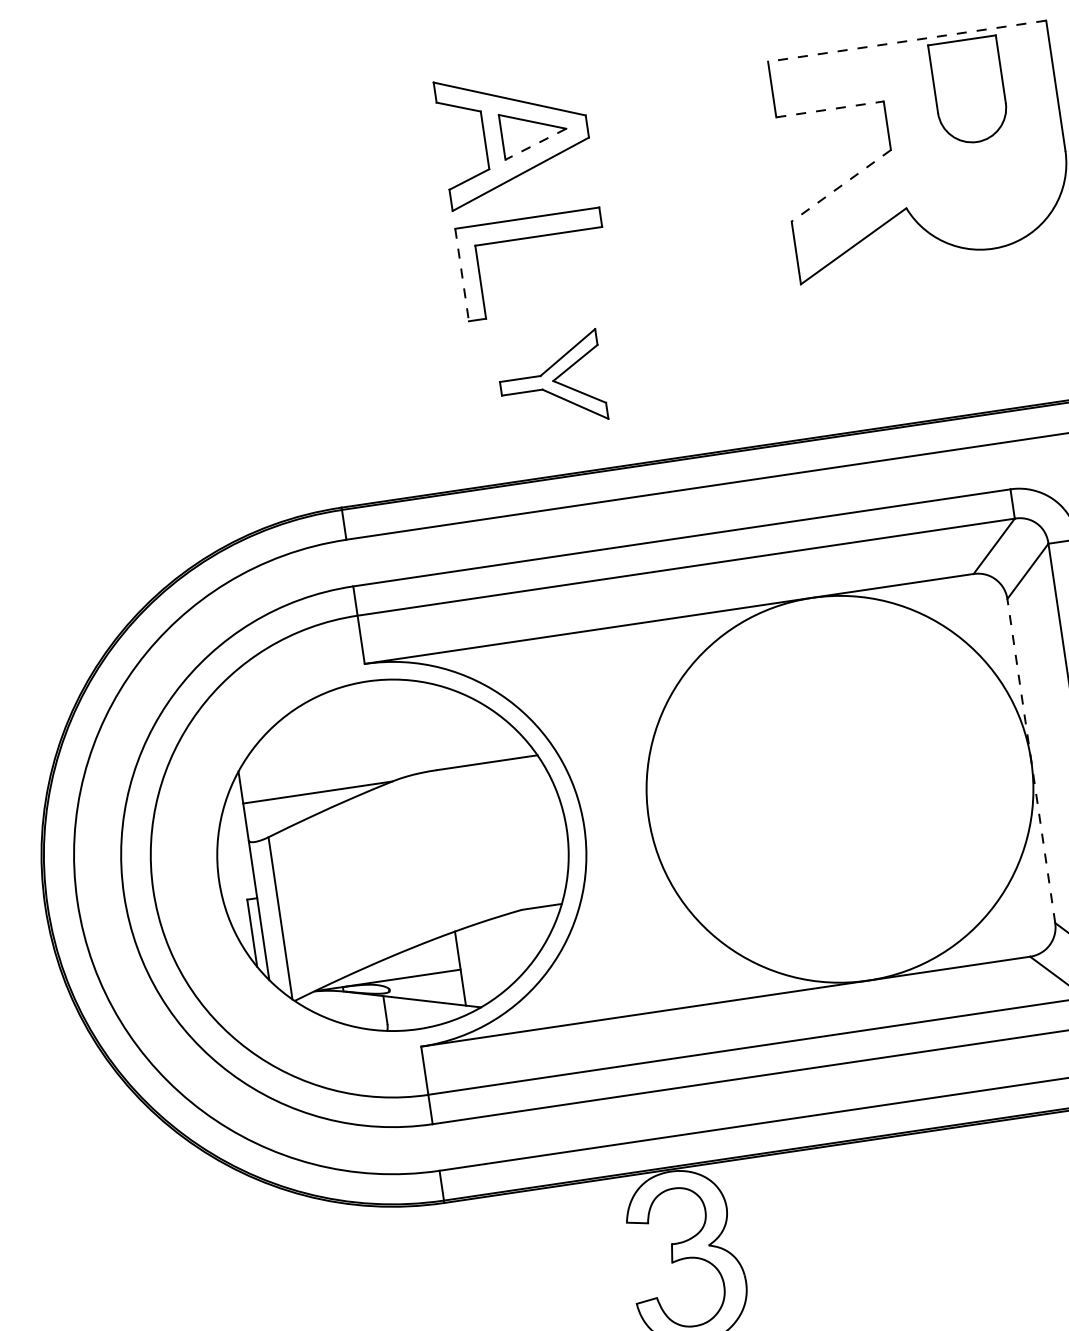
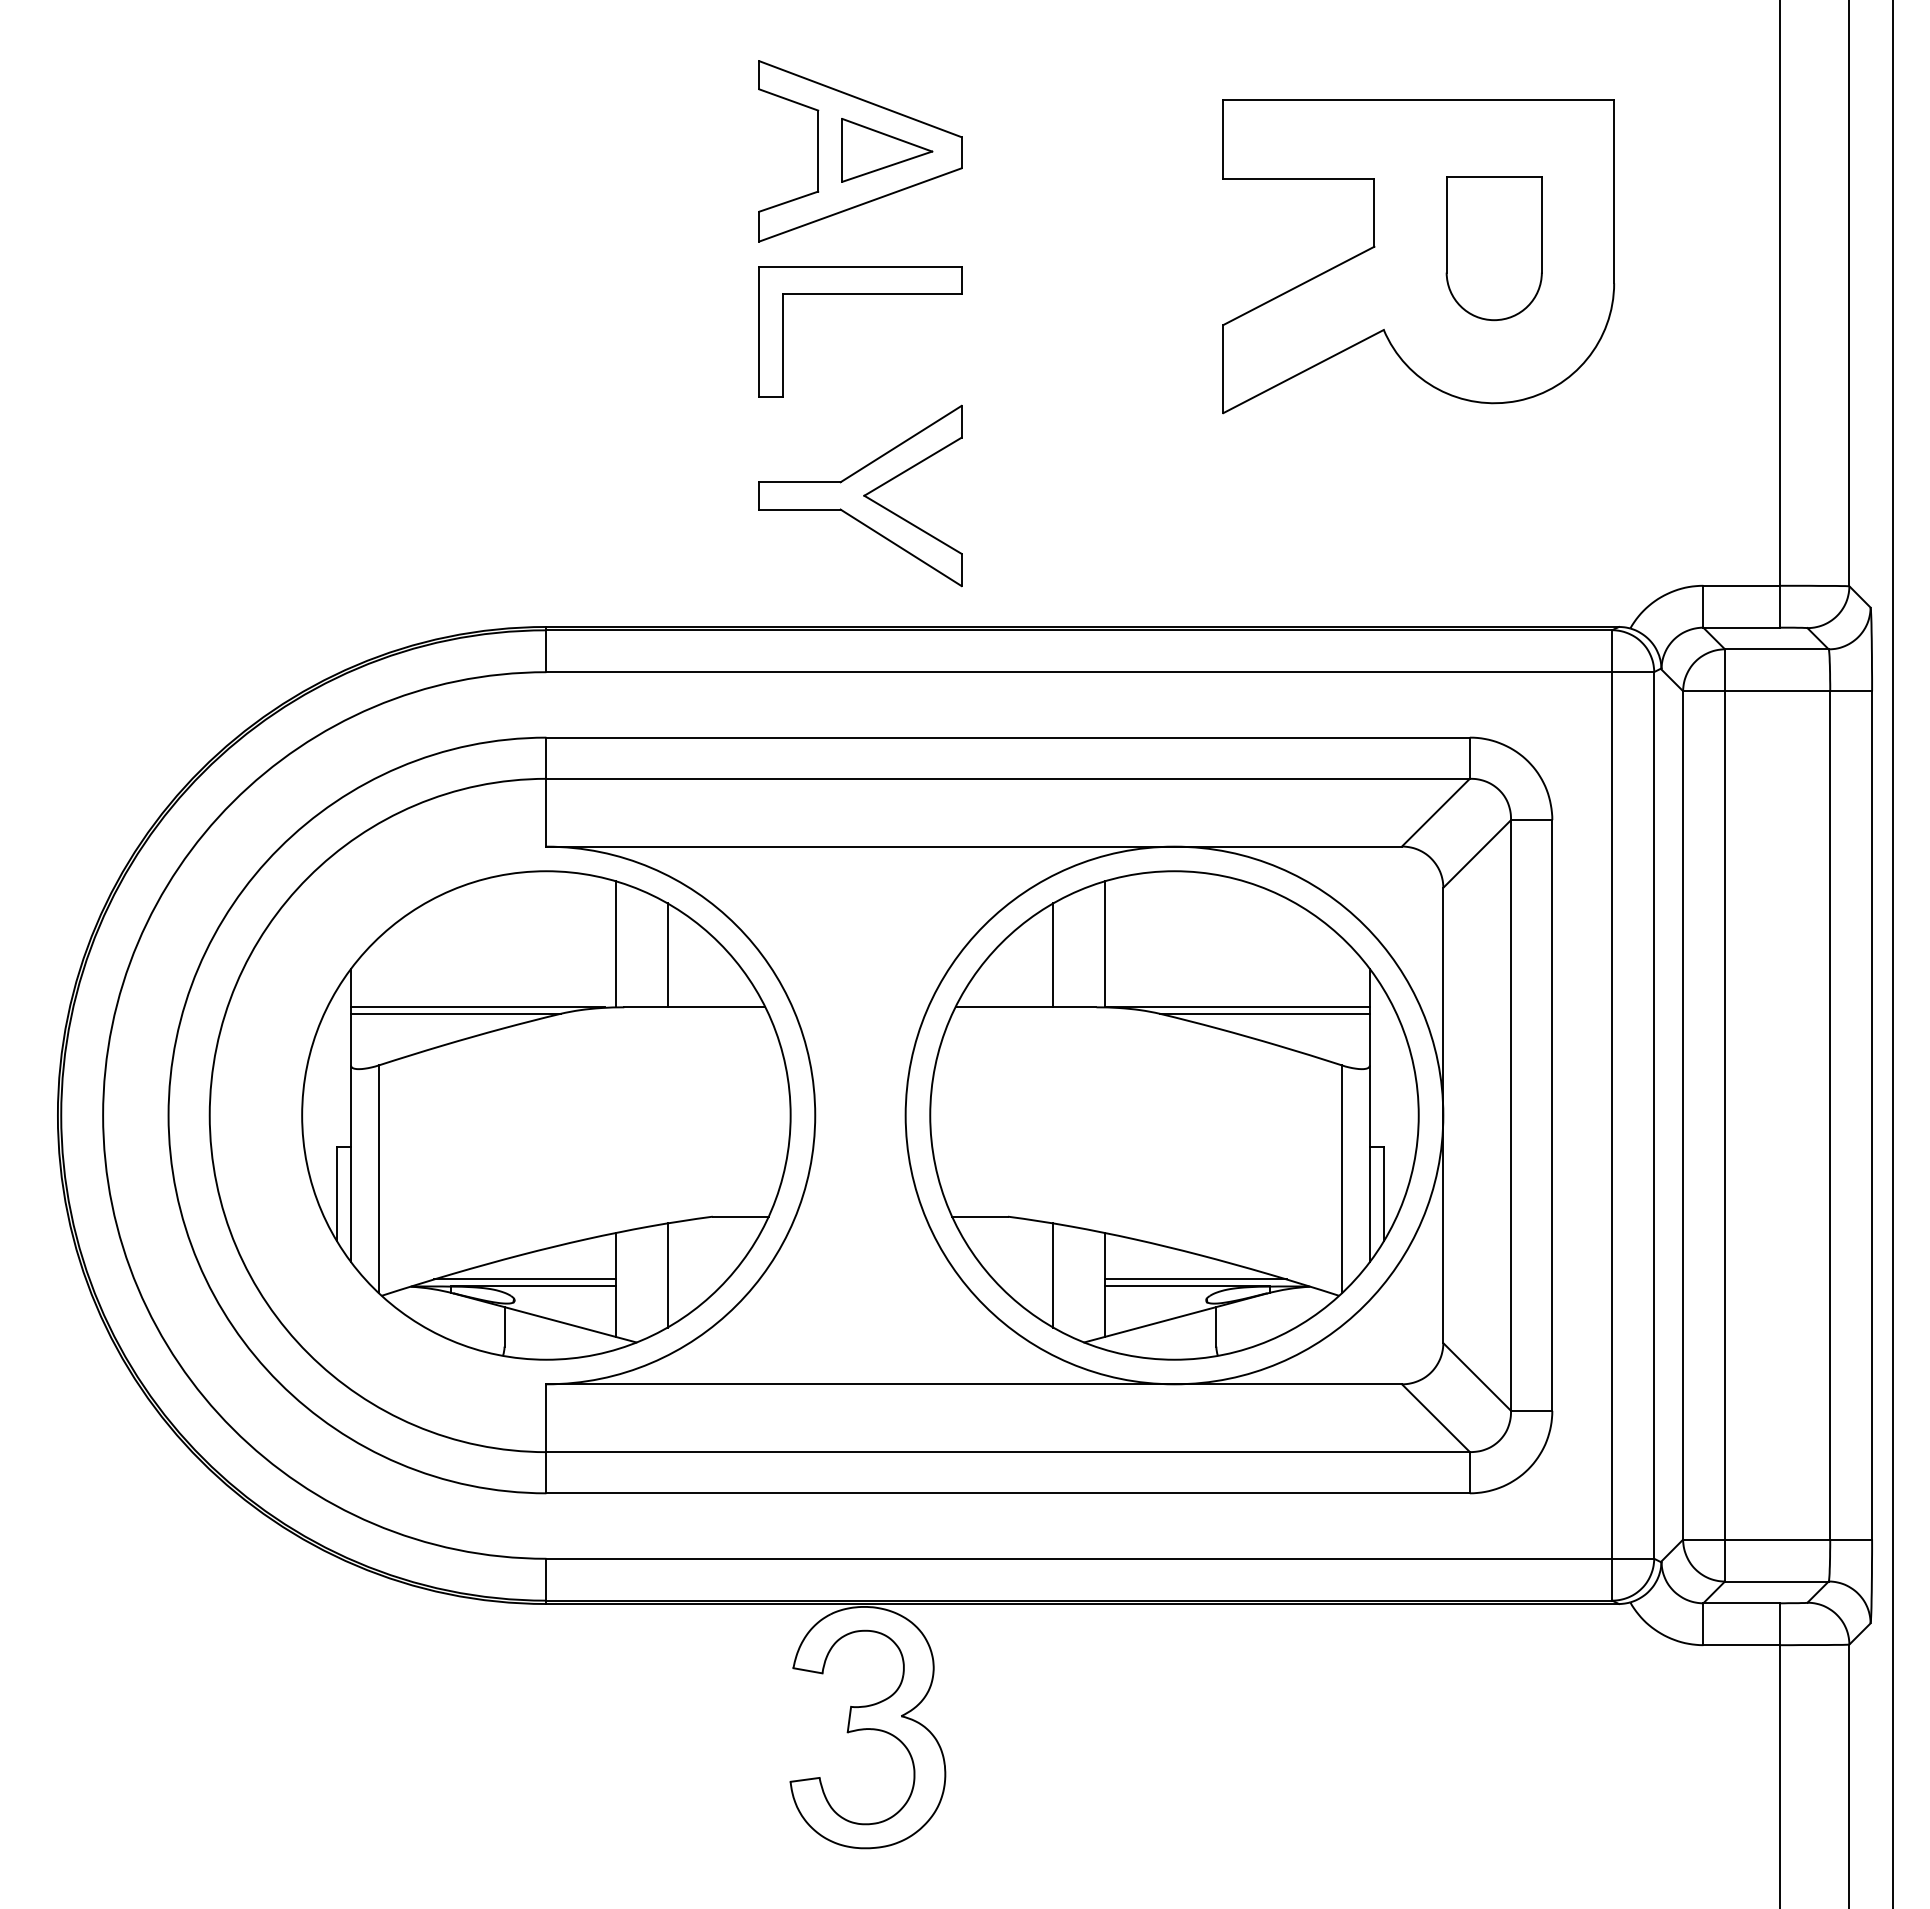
line: (906, 41) -> (1418, 100), dashed -> solid
part: (968, 91) -> (1493, 248), moved
line: (829, 109) -> (1298, 178), dashed -> solid
line: (535, 144) -> (886, 166), dashed -> solid
line: (841, 186) -> (1298, 286), dashed -> solid
line: (462, 274) -> (759, 331), dashed -> solid
part: (551, 381) -> (860, 495), size x1.43
line: (424, 726) -> (616, 944), added
line: (462, 728) -> (667, 955), added
line: (1031, 761) -> (1443, 1115), dashed -> solid
line: (332, 785) -> (477, 1007), added
part: (840, 789) -> (1174, 1115), added
line: (495, 956) -> (667, 1275), added
line: (395, 974) -> (525, 1279), added

